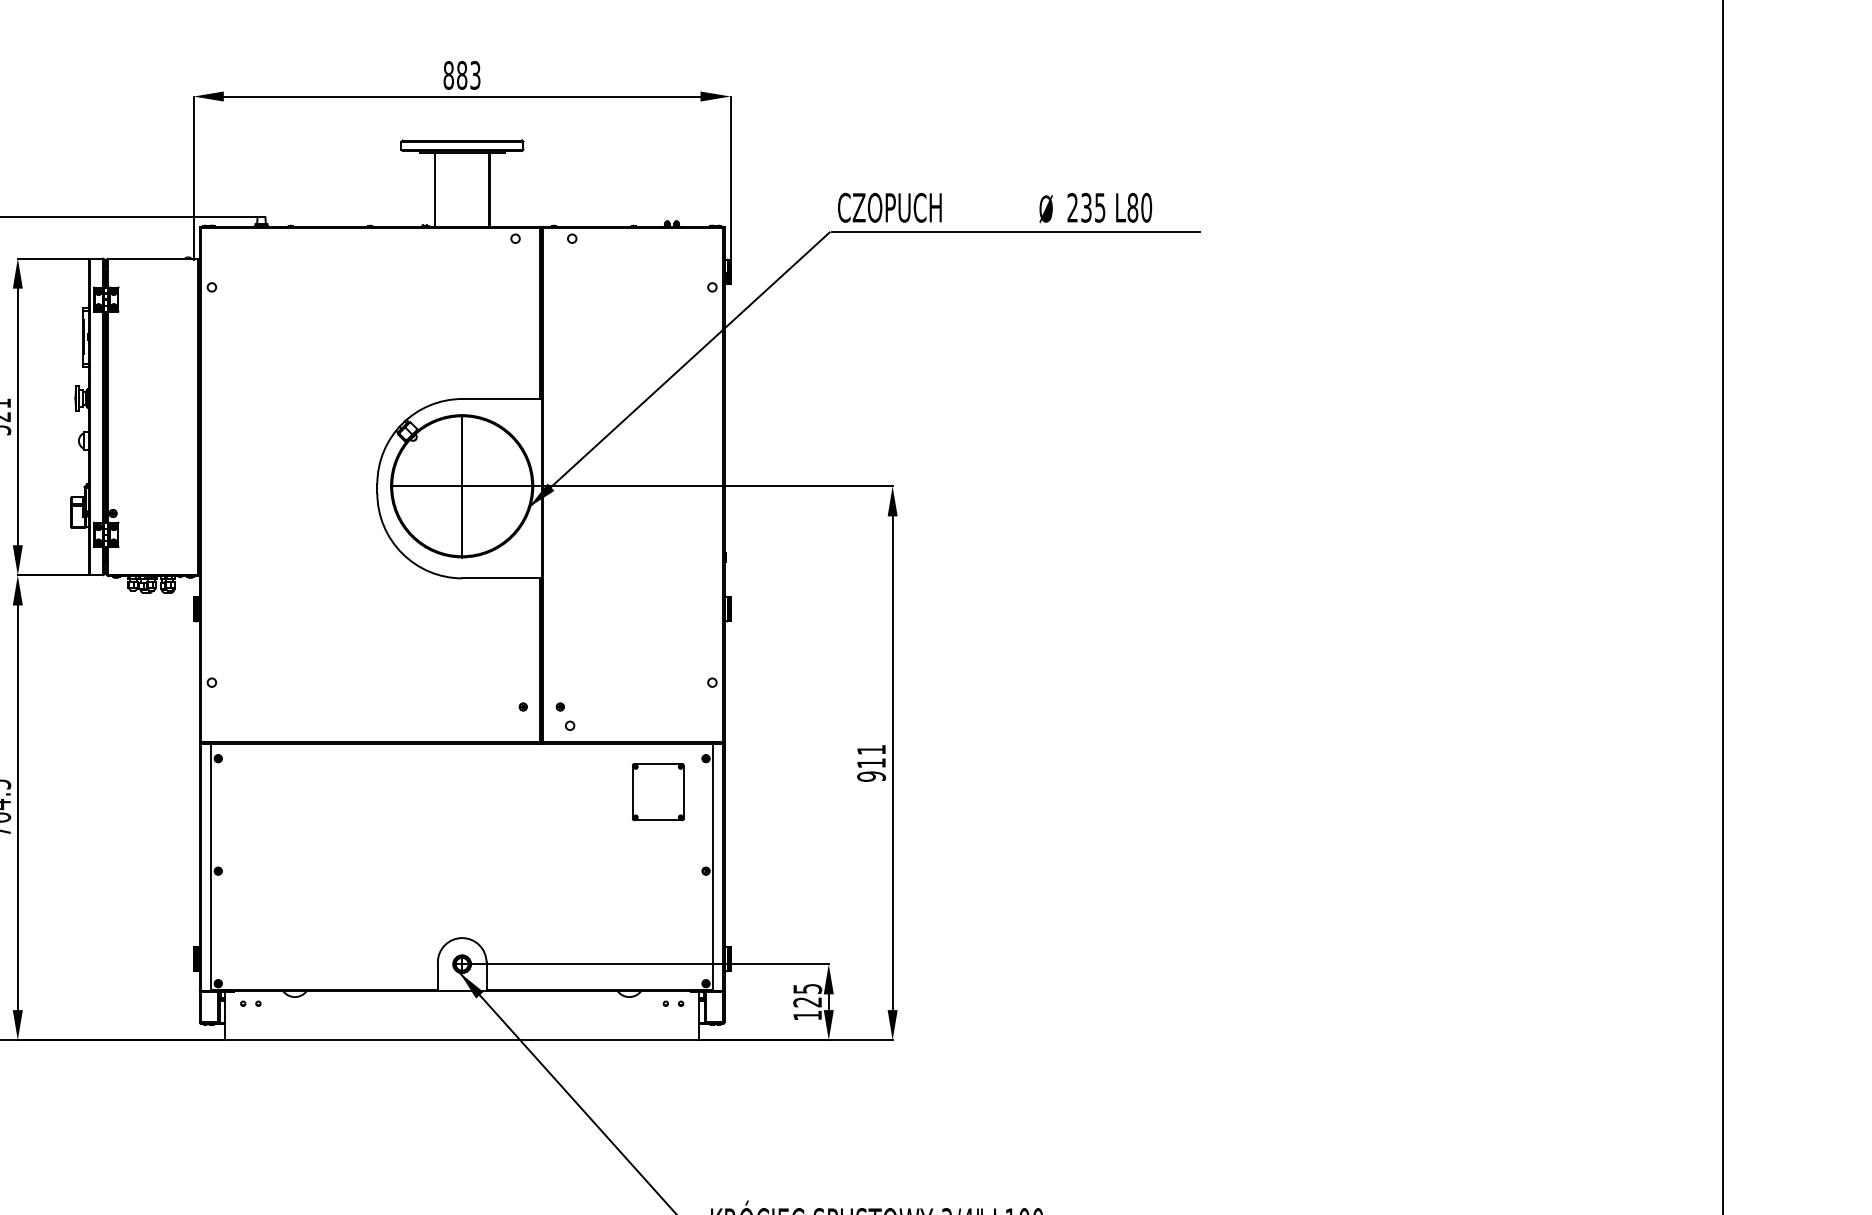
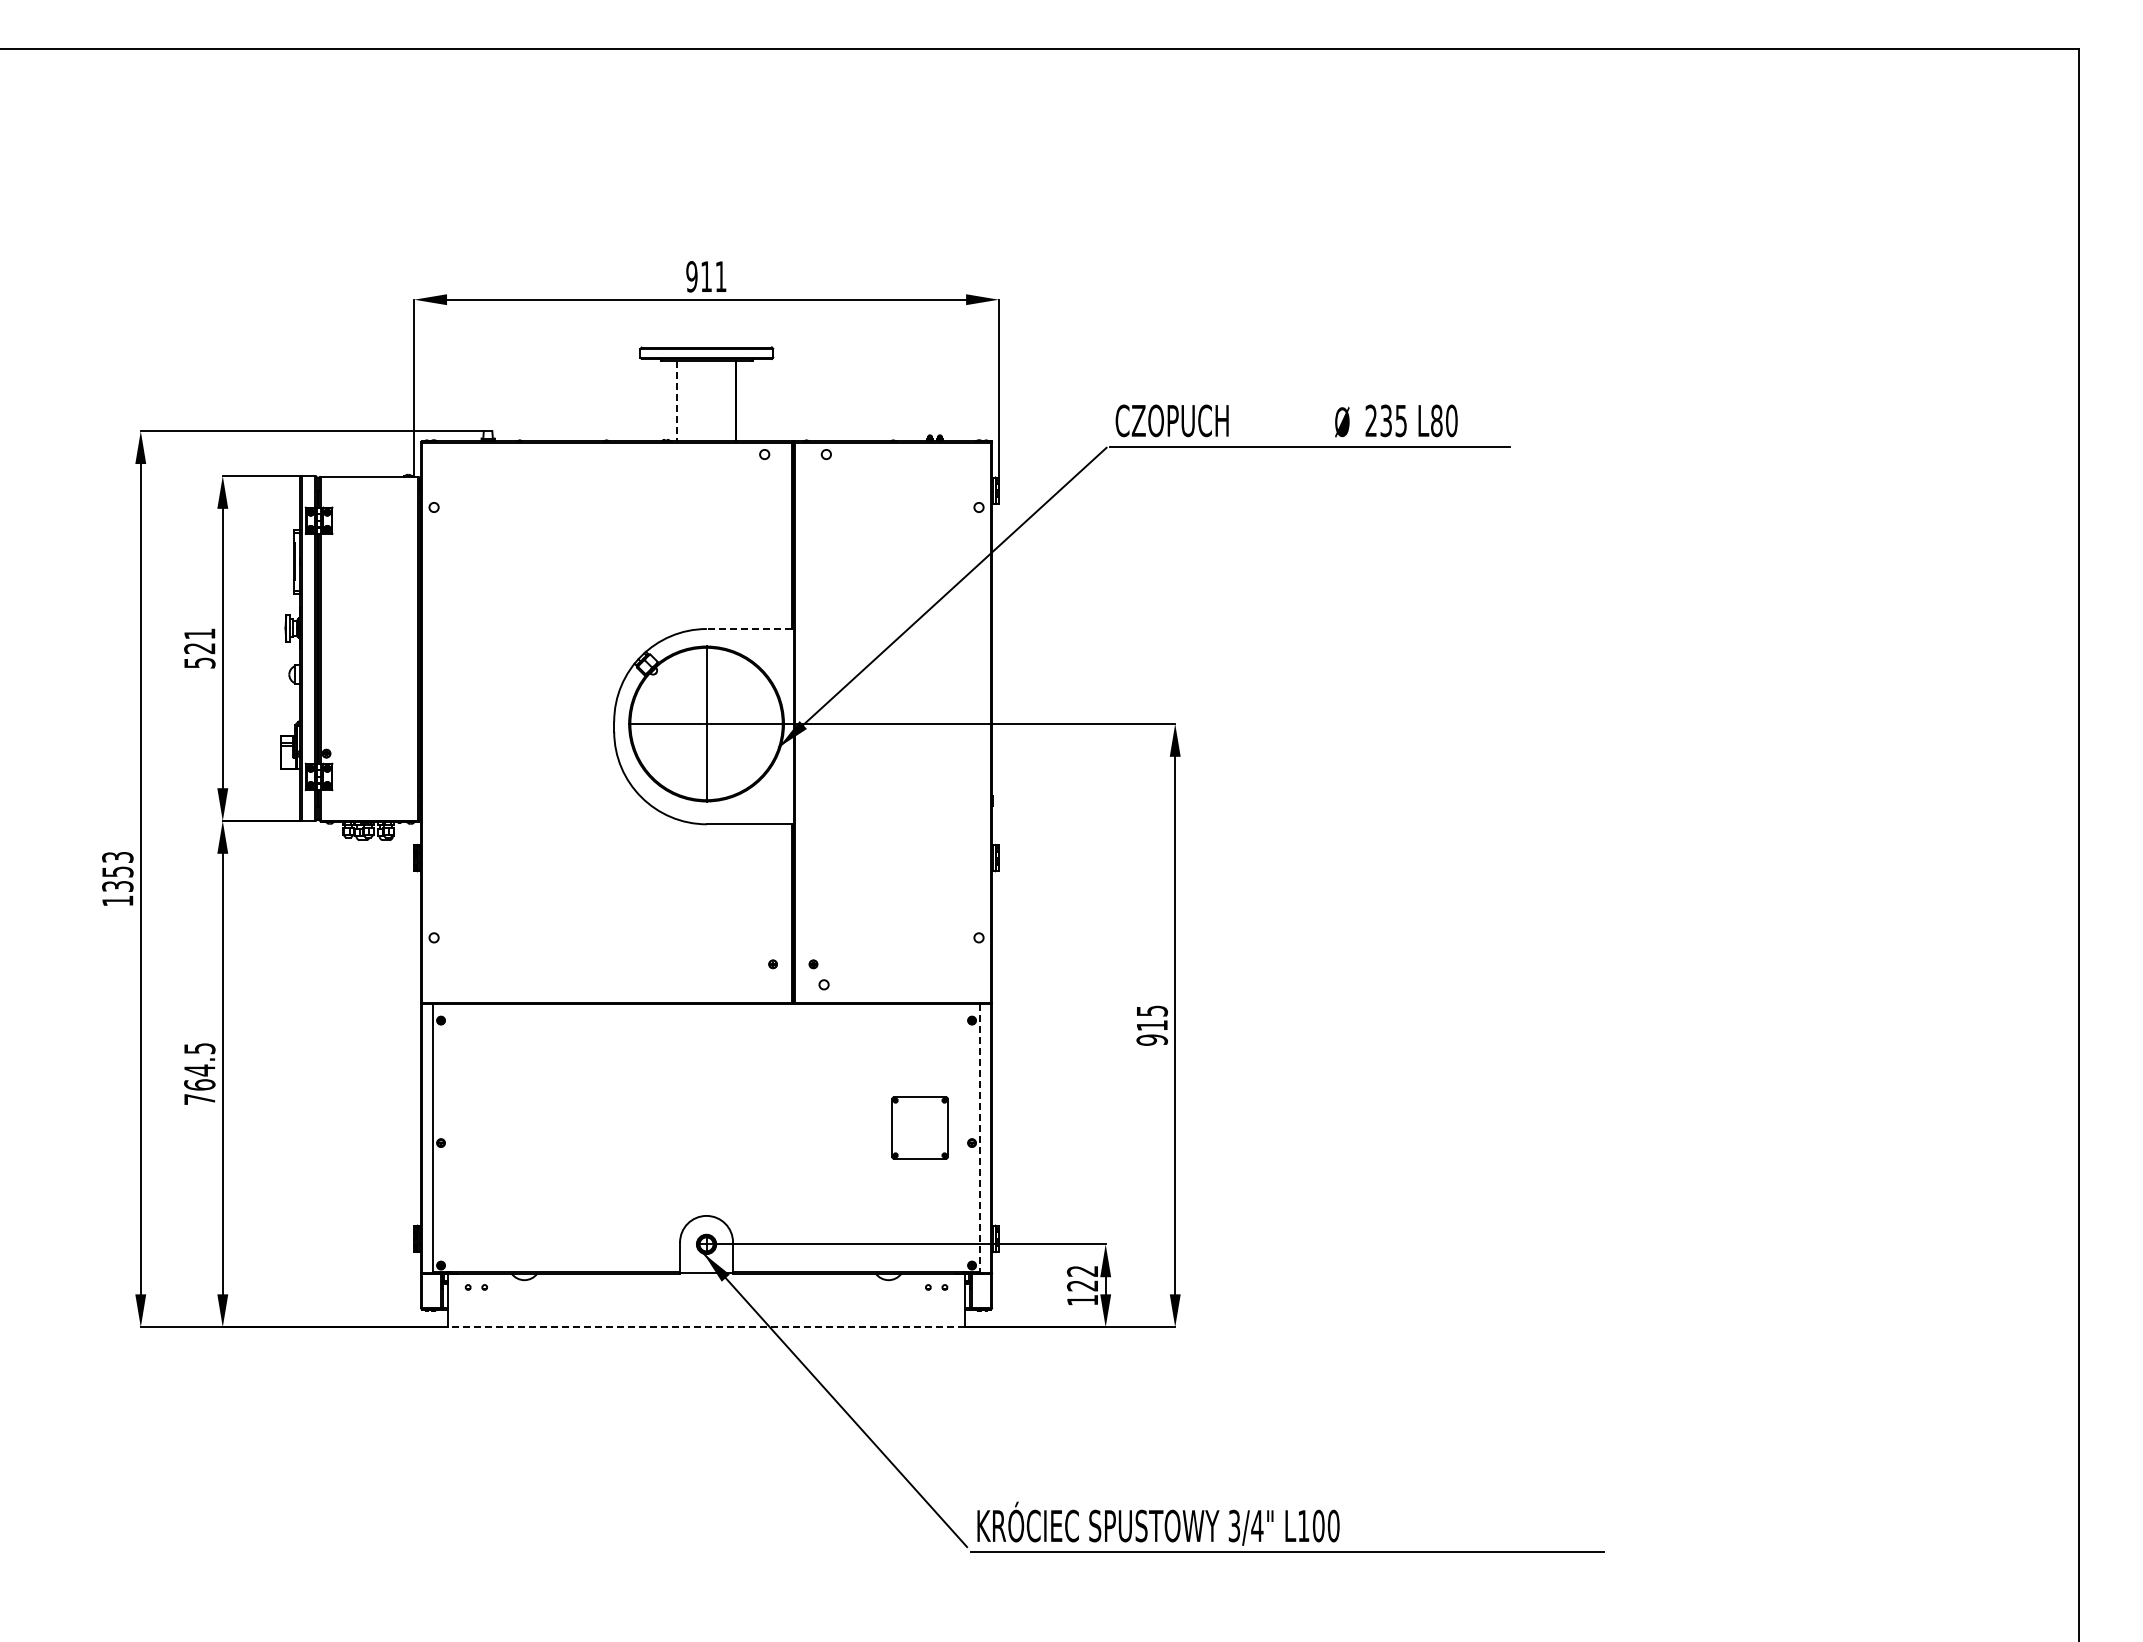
text: (462, 75) -> (706, 276), 883 -> 911
line: (435, 190) -> (677, 401), solid -> dashed
line: (500, 399) -> (748, 629), solid -> dashed
text: (871, 749) -> (1152, 1010), 911 -> 915
part: (657, 791) -> (919, 1127), moved
line: (712, 866) -> (979, 1138), solid -> dashed
text: (807, 989) -> (1082, 1271), 125 -> 122
line: (462, 1040) -> (706, 1327), solid -> dashed

